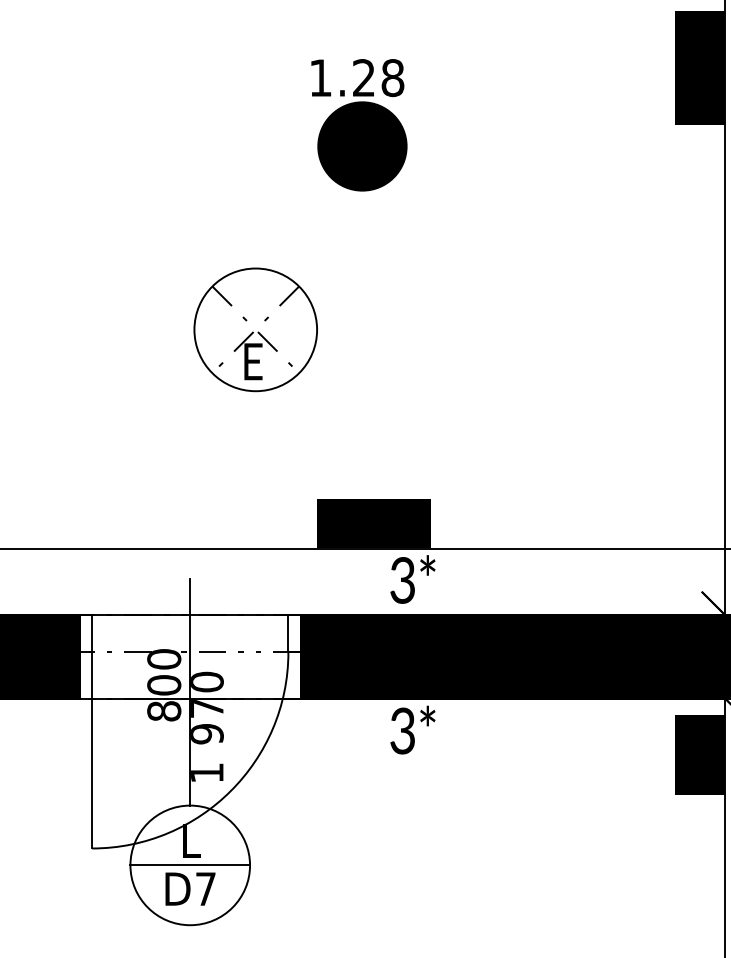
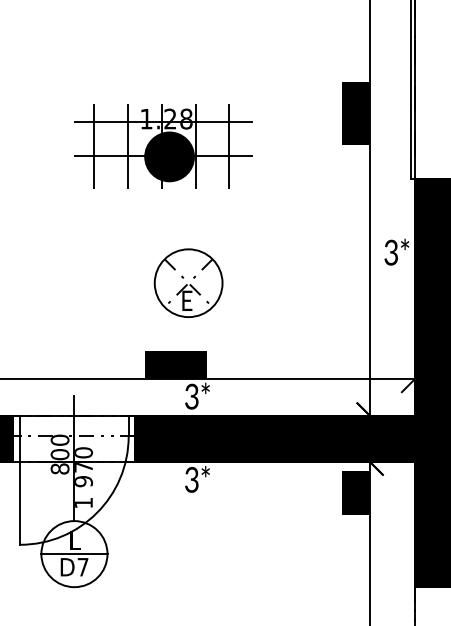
hatch: (351, 127) -> (163, 146), added
part: (255, 328) -> (188, 282), moved

